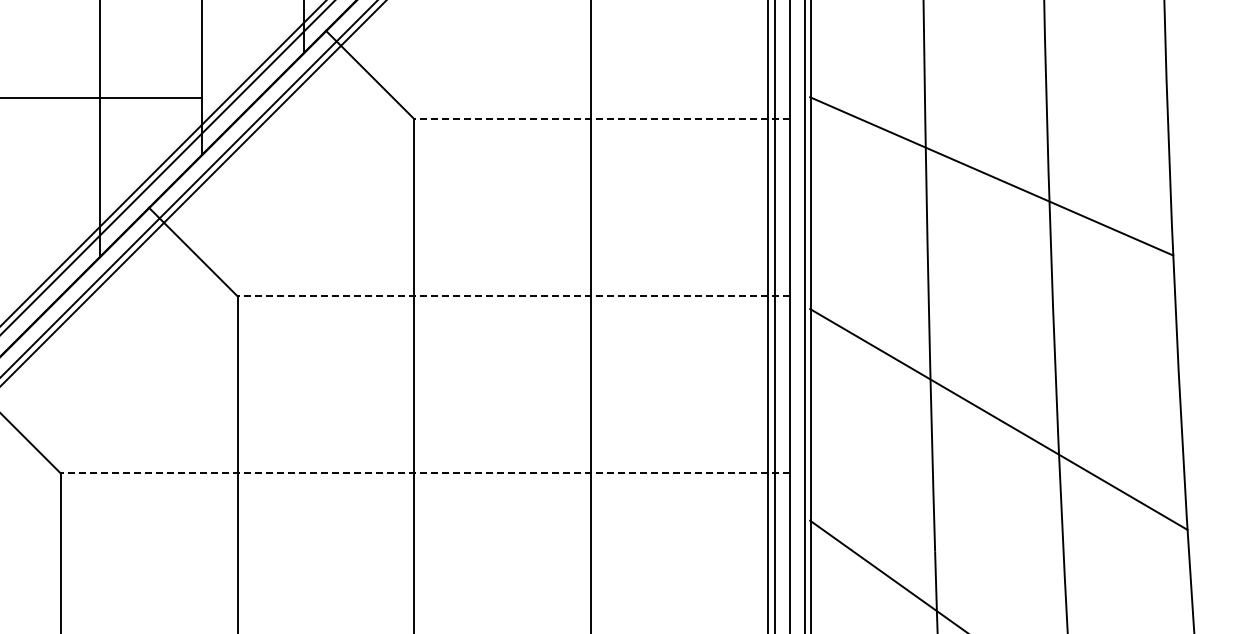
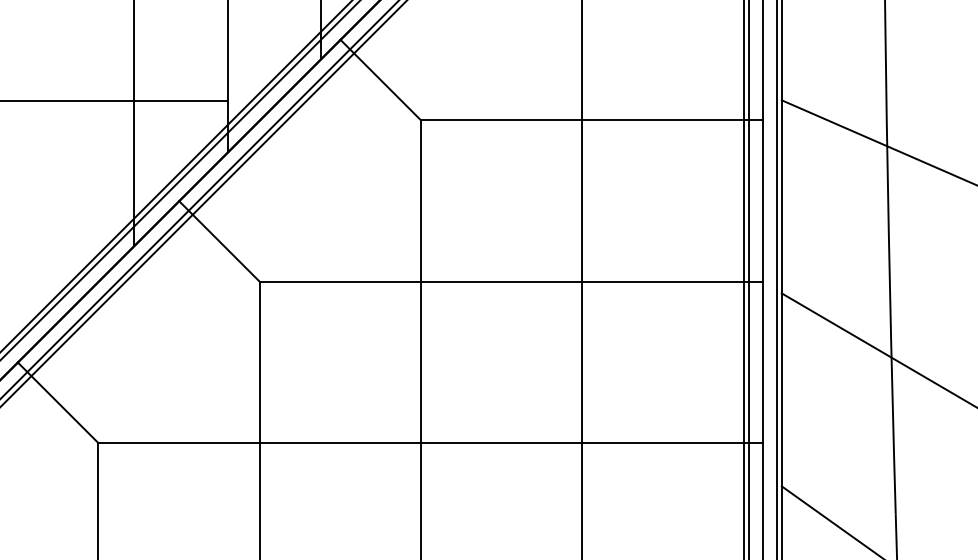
line: (602, 119) -> (592, 120), dashed -> solid
line: (513, 296) -> (511, 281), dashed -> solid
line: (425, 473) -> (431, 443), dashed -> solid

